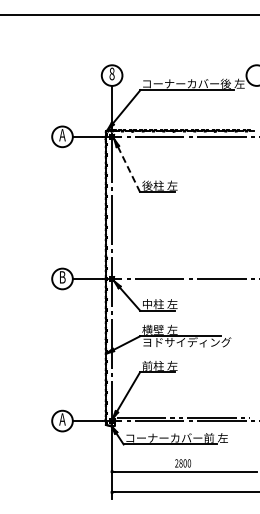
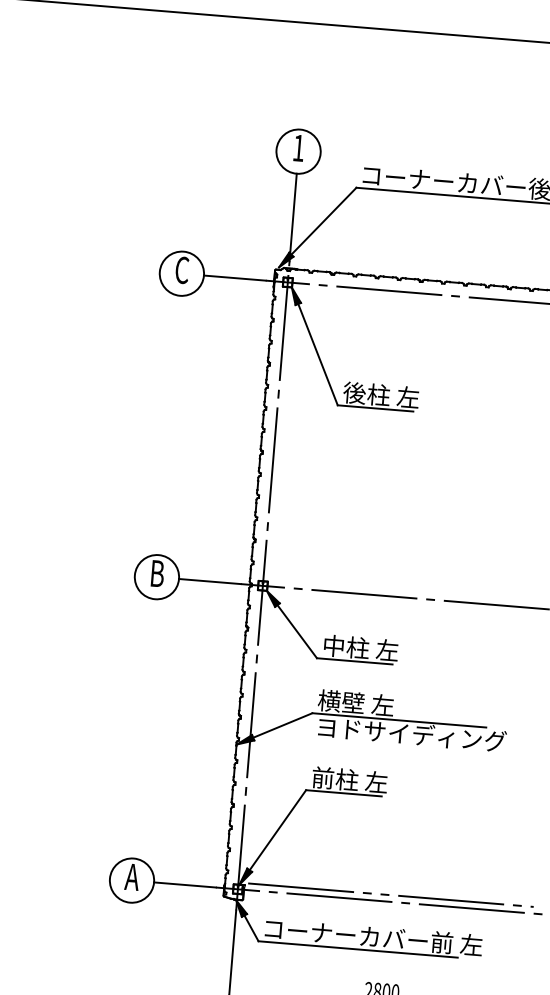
text: (111, 73) -> (297, 147), 8 -> 1
text: (62, 134) -> (182, 268), A -> C
line: (129, 169) -> (319, 355), dashed -> solid

